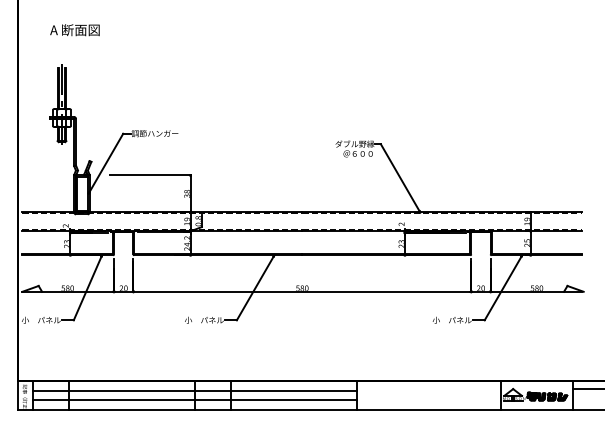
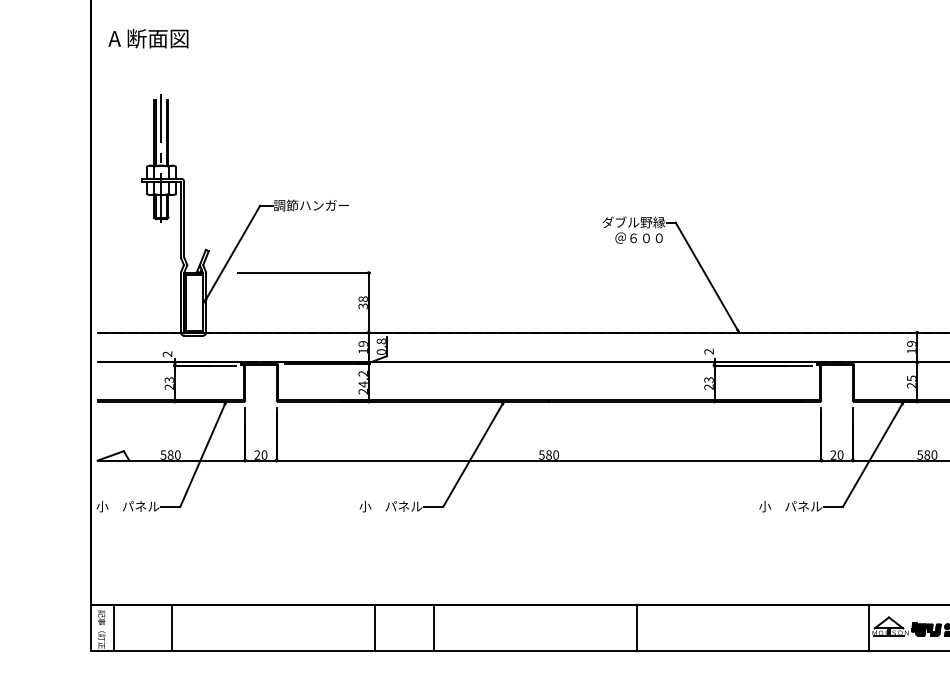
text: (74, 30) -> (147, 39), moved
line: (194, 390) -> (375, 619), removed
line: (194, 399) -> (375, 634), removed

